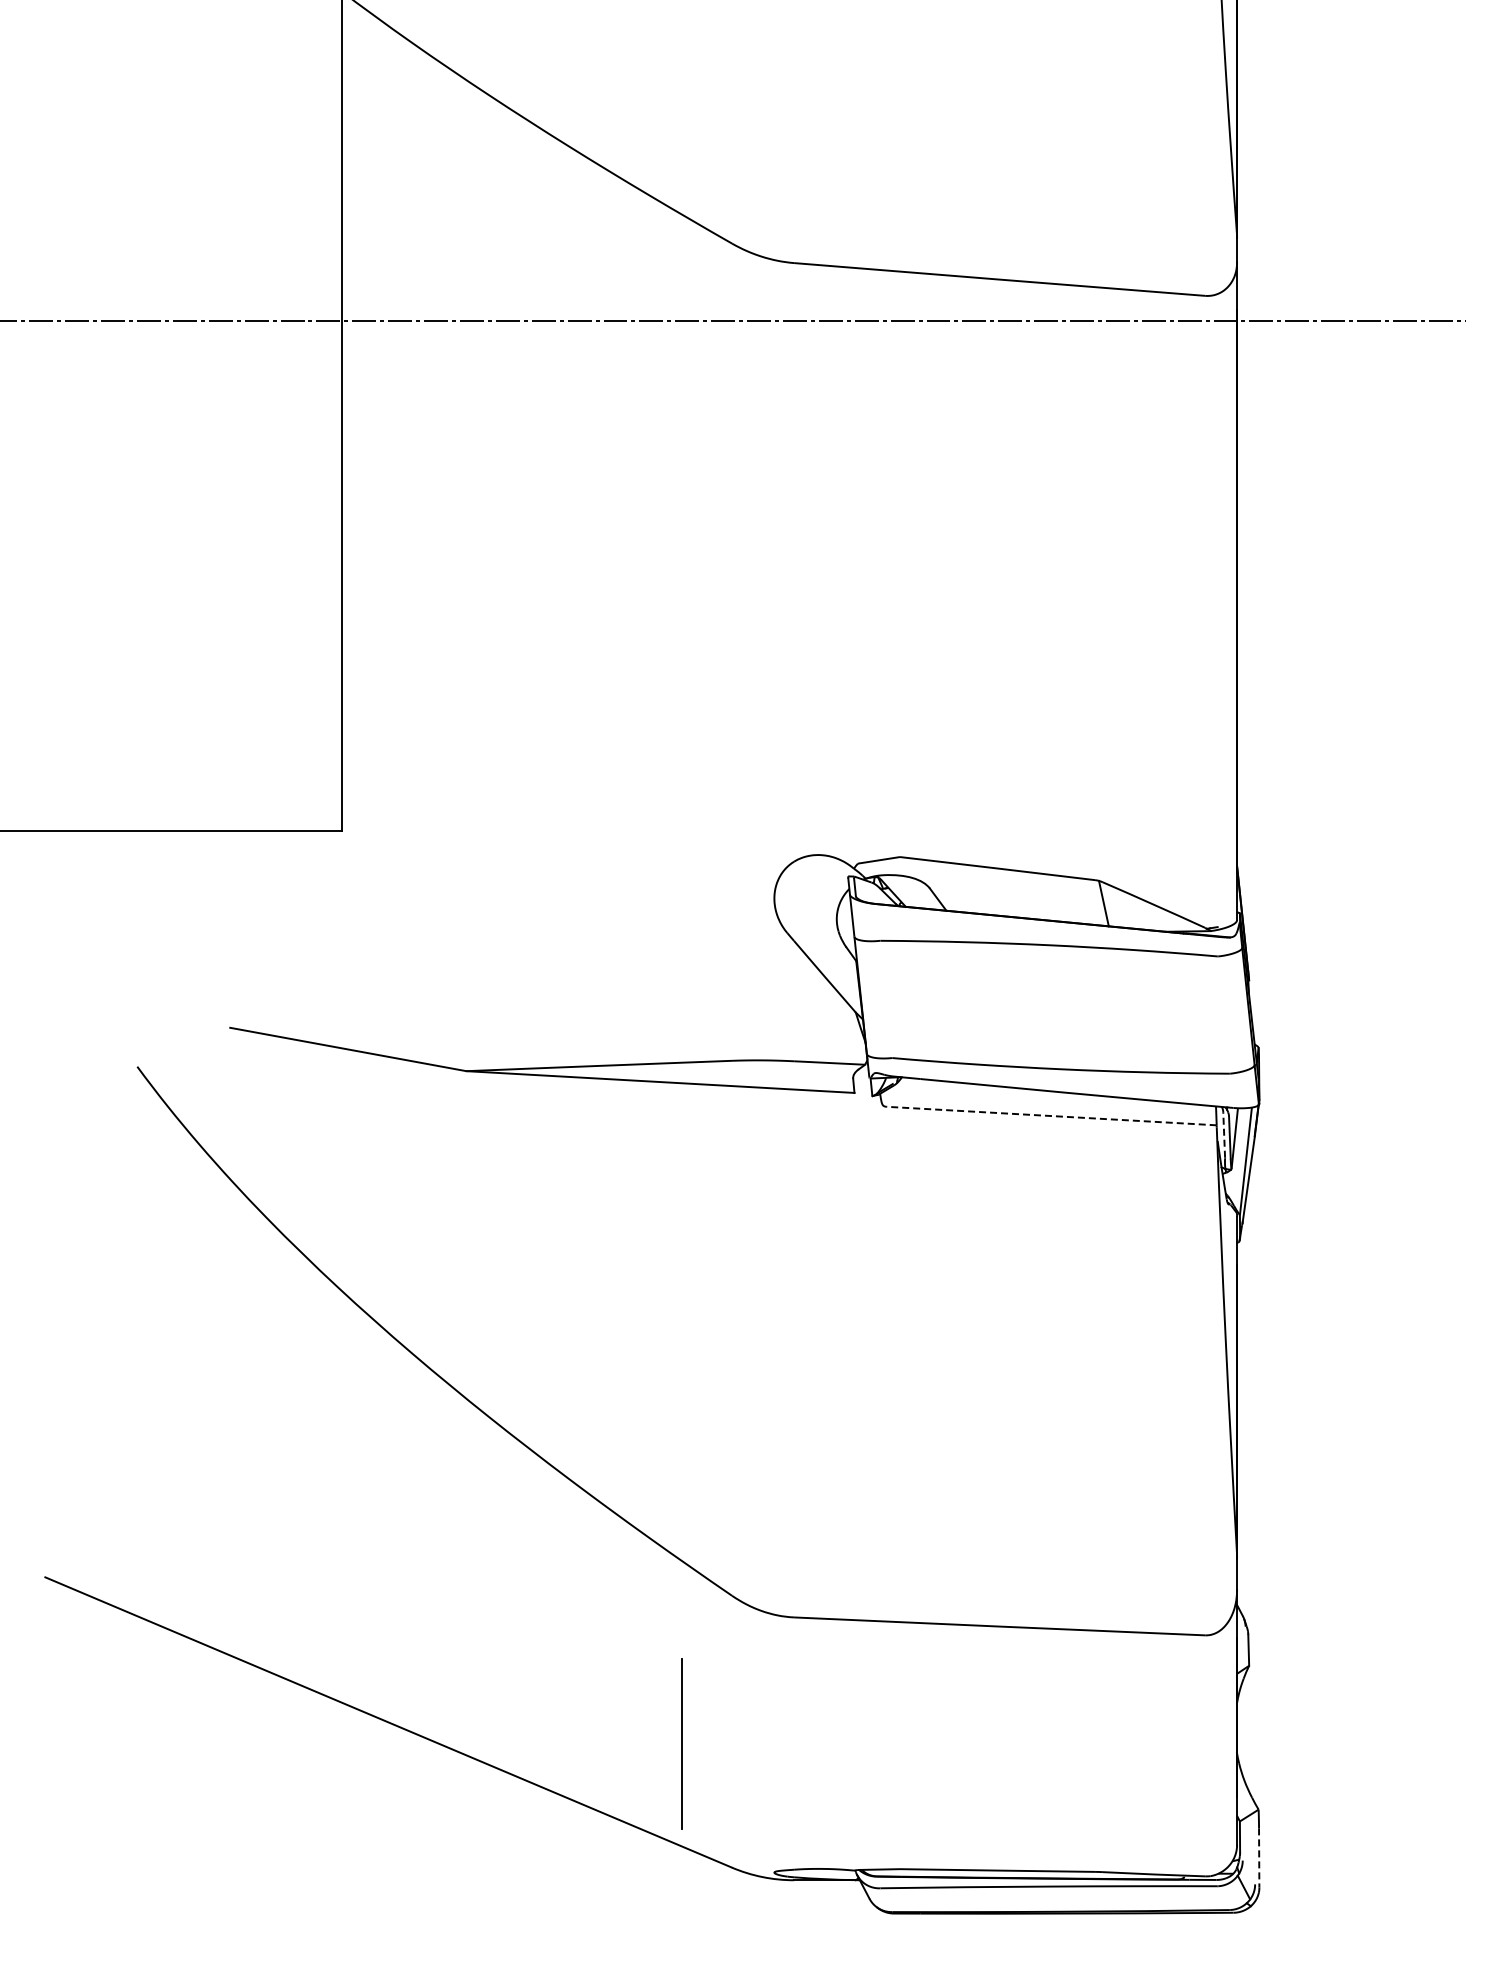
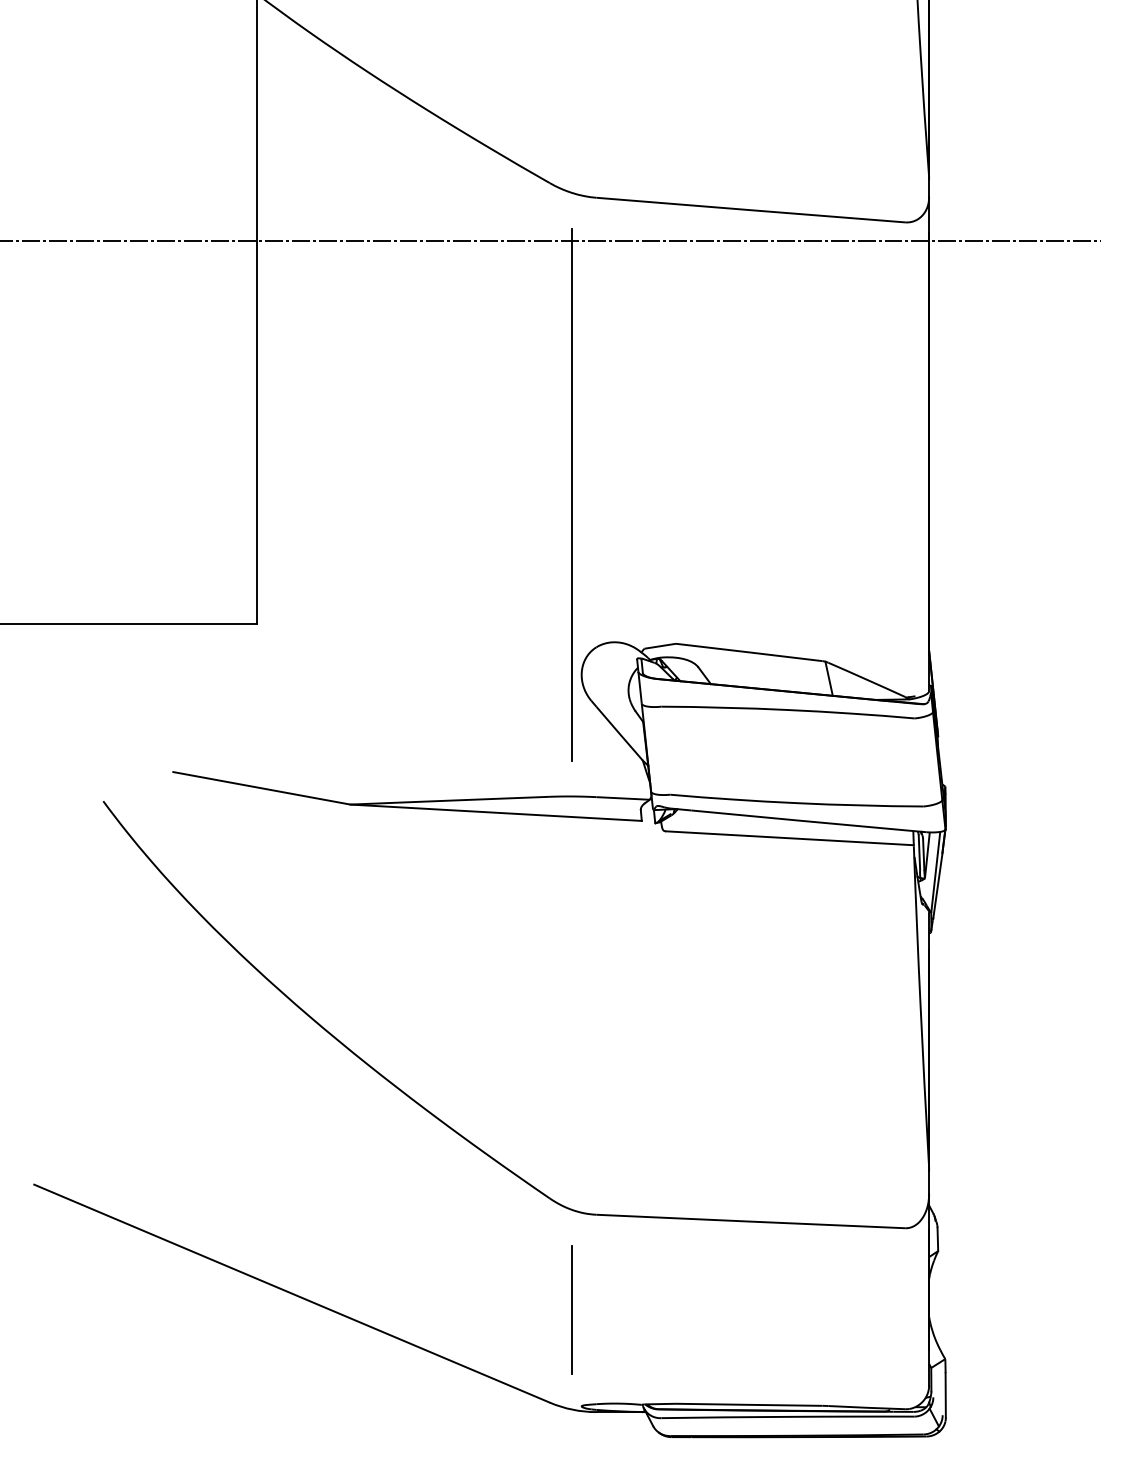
line: (761, 658) -> (572, 494), added
line: (1051, 1116) -> (789, 838), dashed -> solid
line: (1224, 1134) -> (919, 852), dashed -> solid
line: (681, 1743) -> (572, 1309), moved
line: (1259, 1857) -> (945, 1395), dashed -> solid

